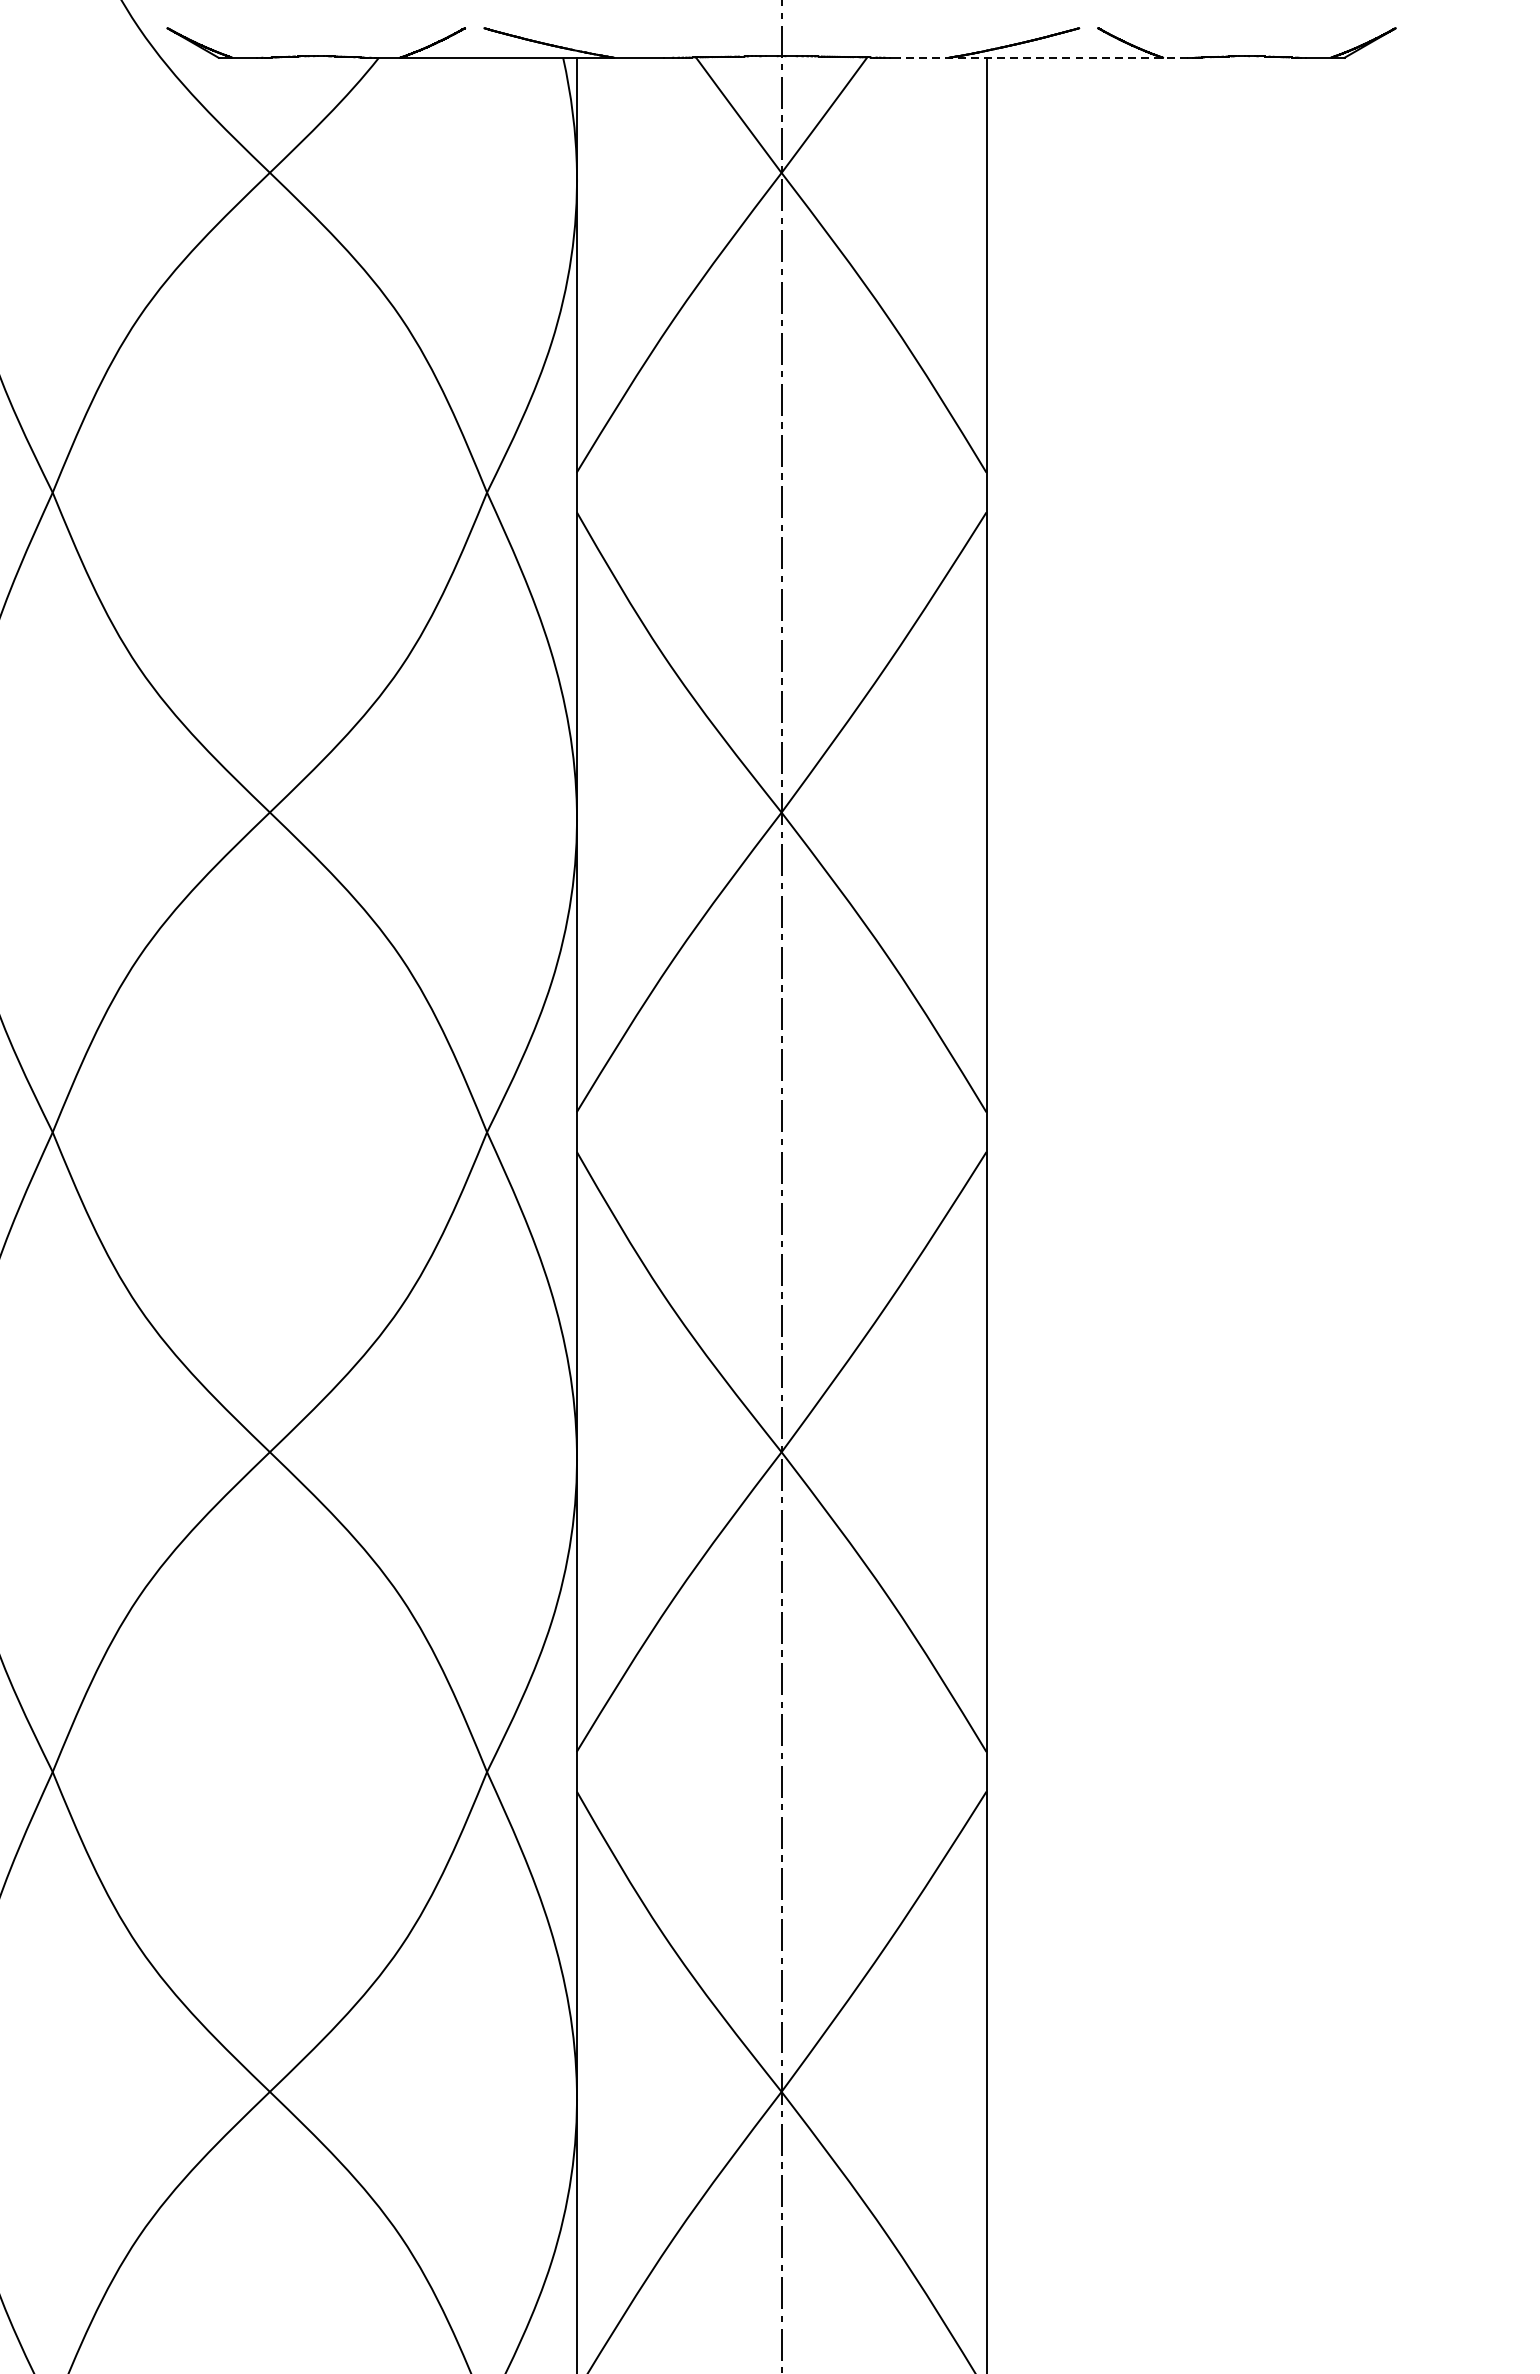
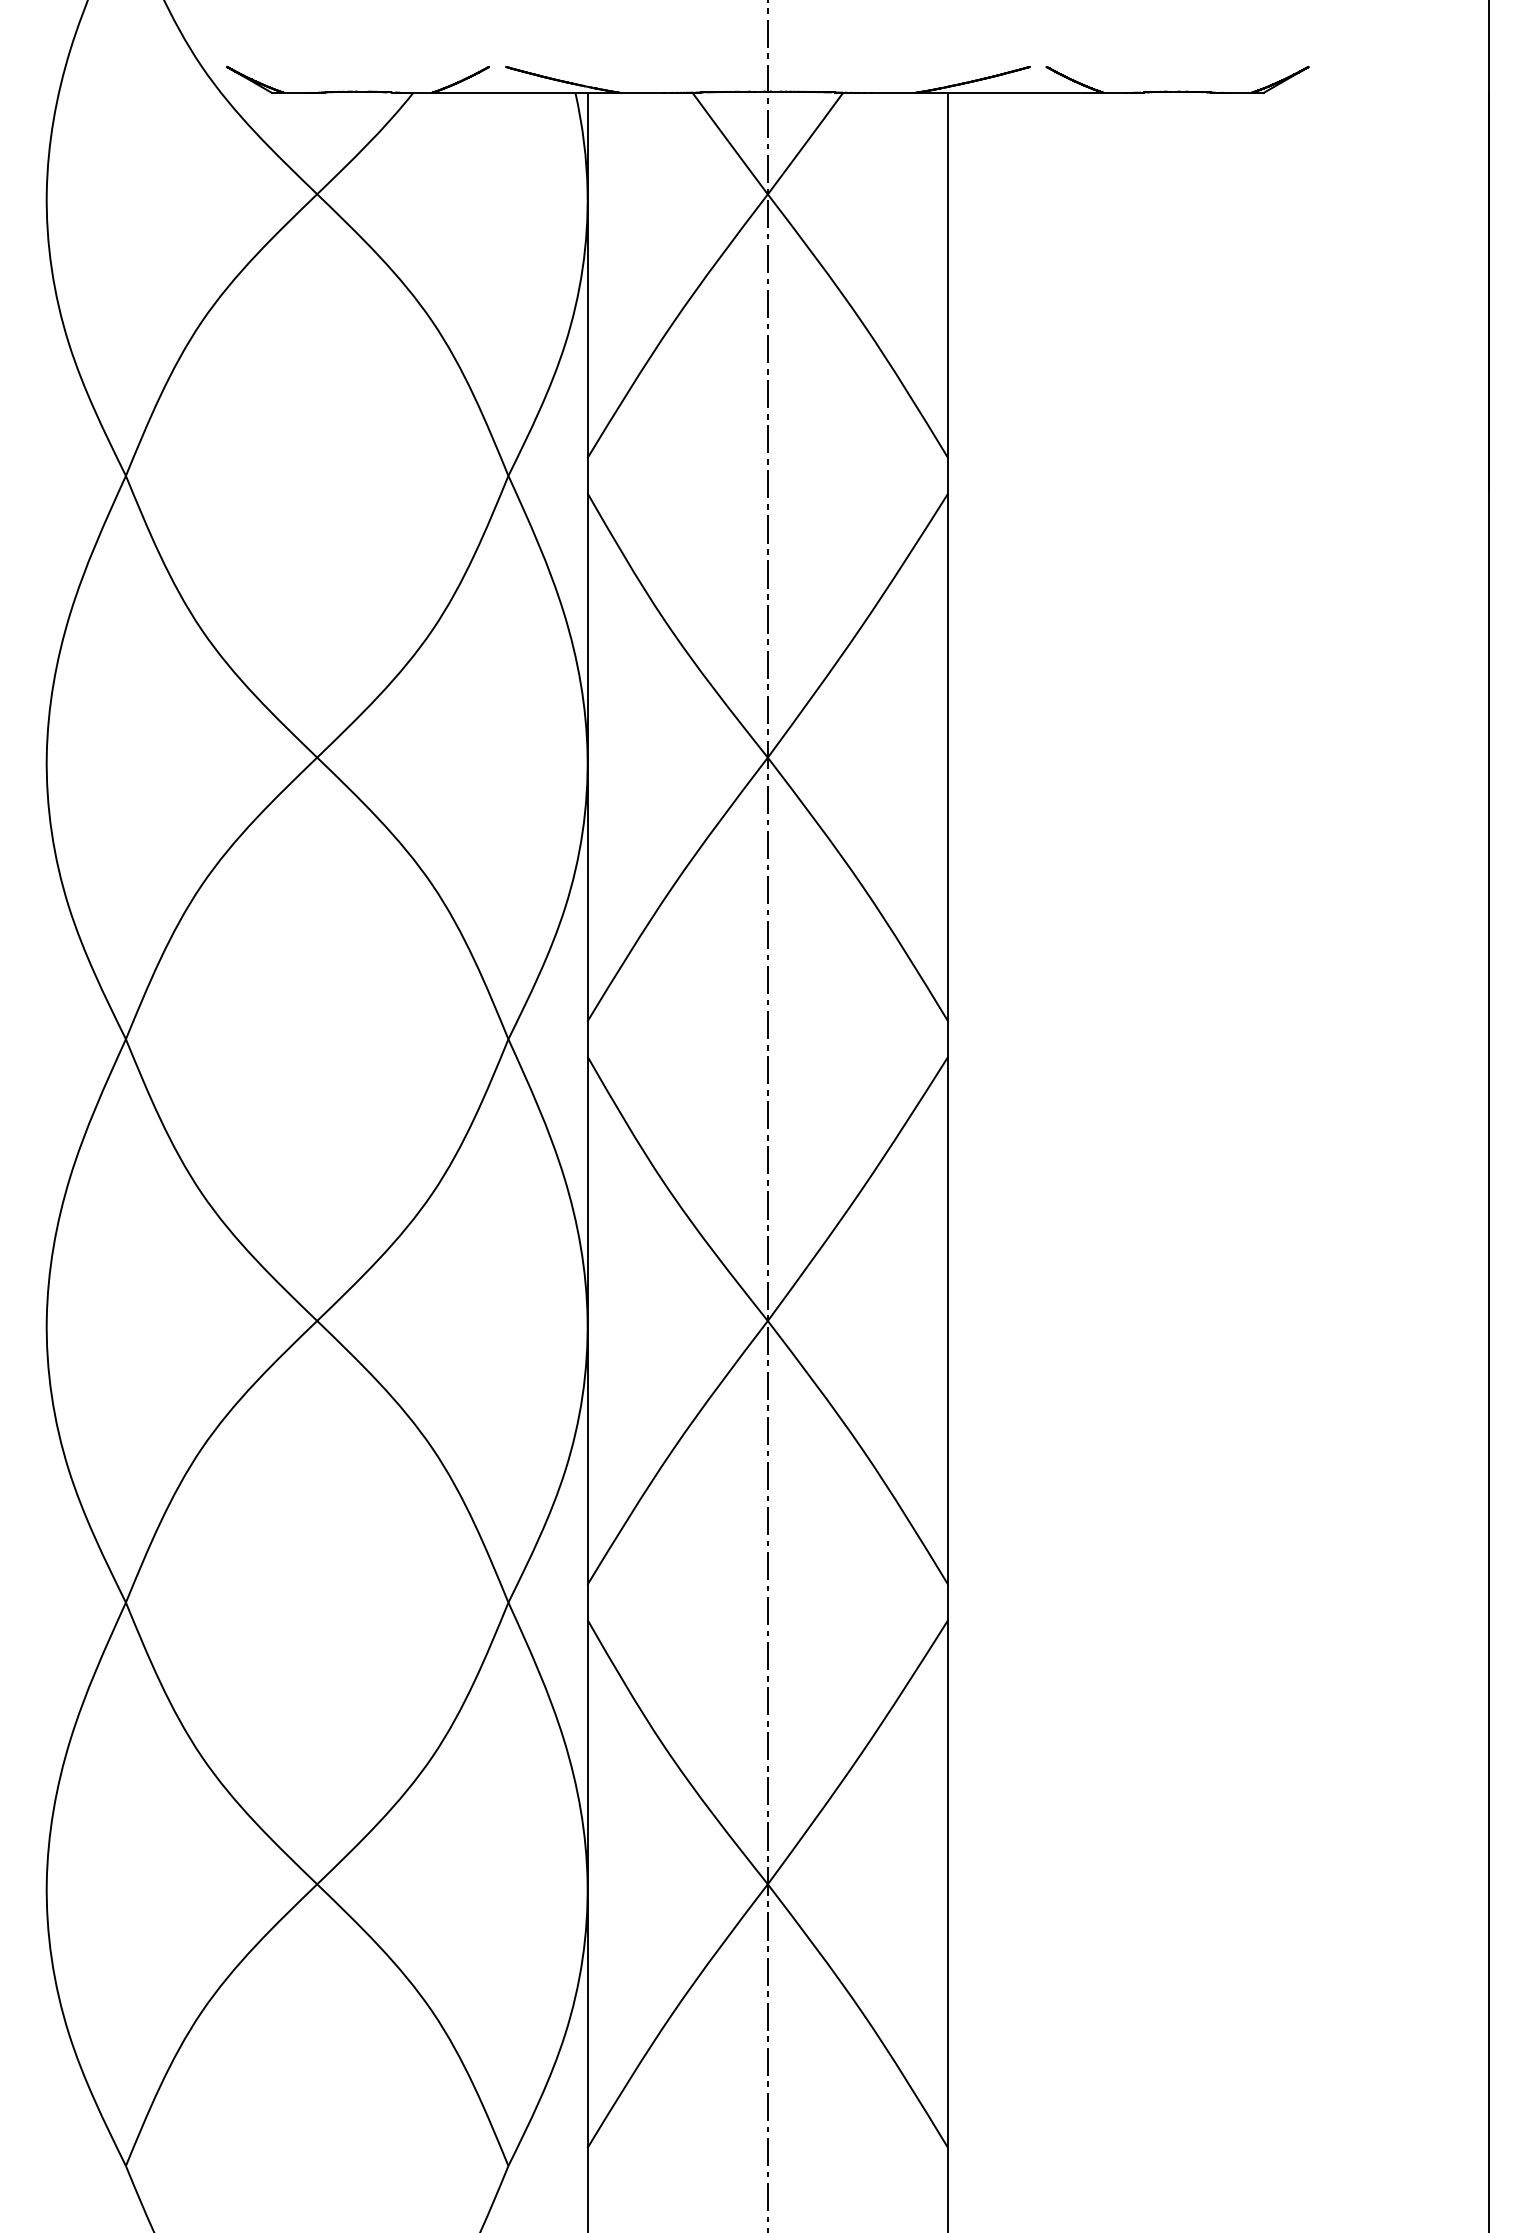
line: (1043, 58) -> (998, 93), dashed -> solid

